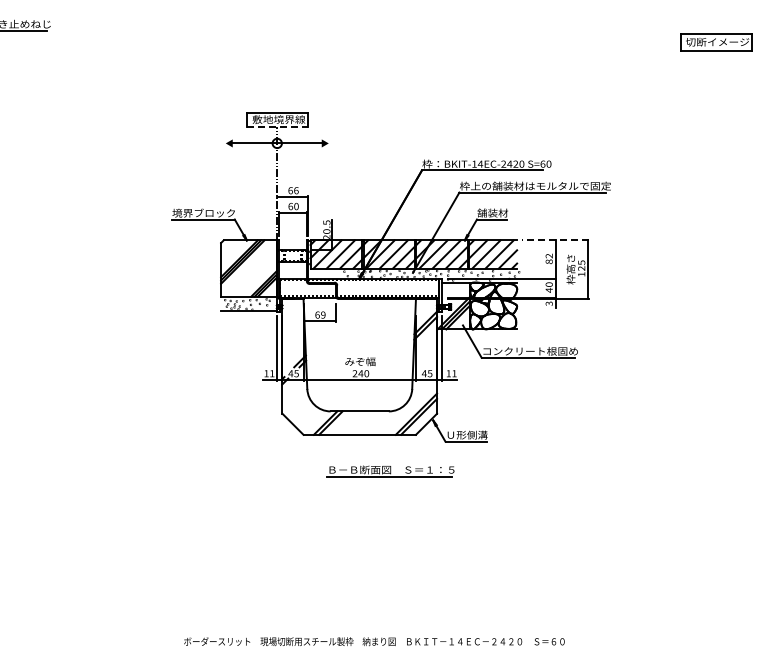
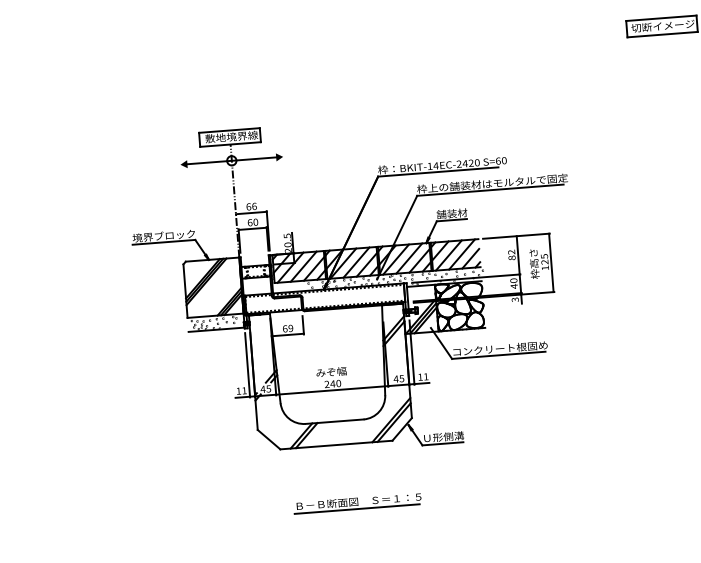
line: (277, 127) -> (230, 144), dashed -> solid
line: (554, 240) -> (515, 236), dashed -> solid
part: (390, 471) -> (357, 503), moved

